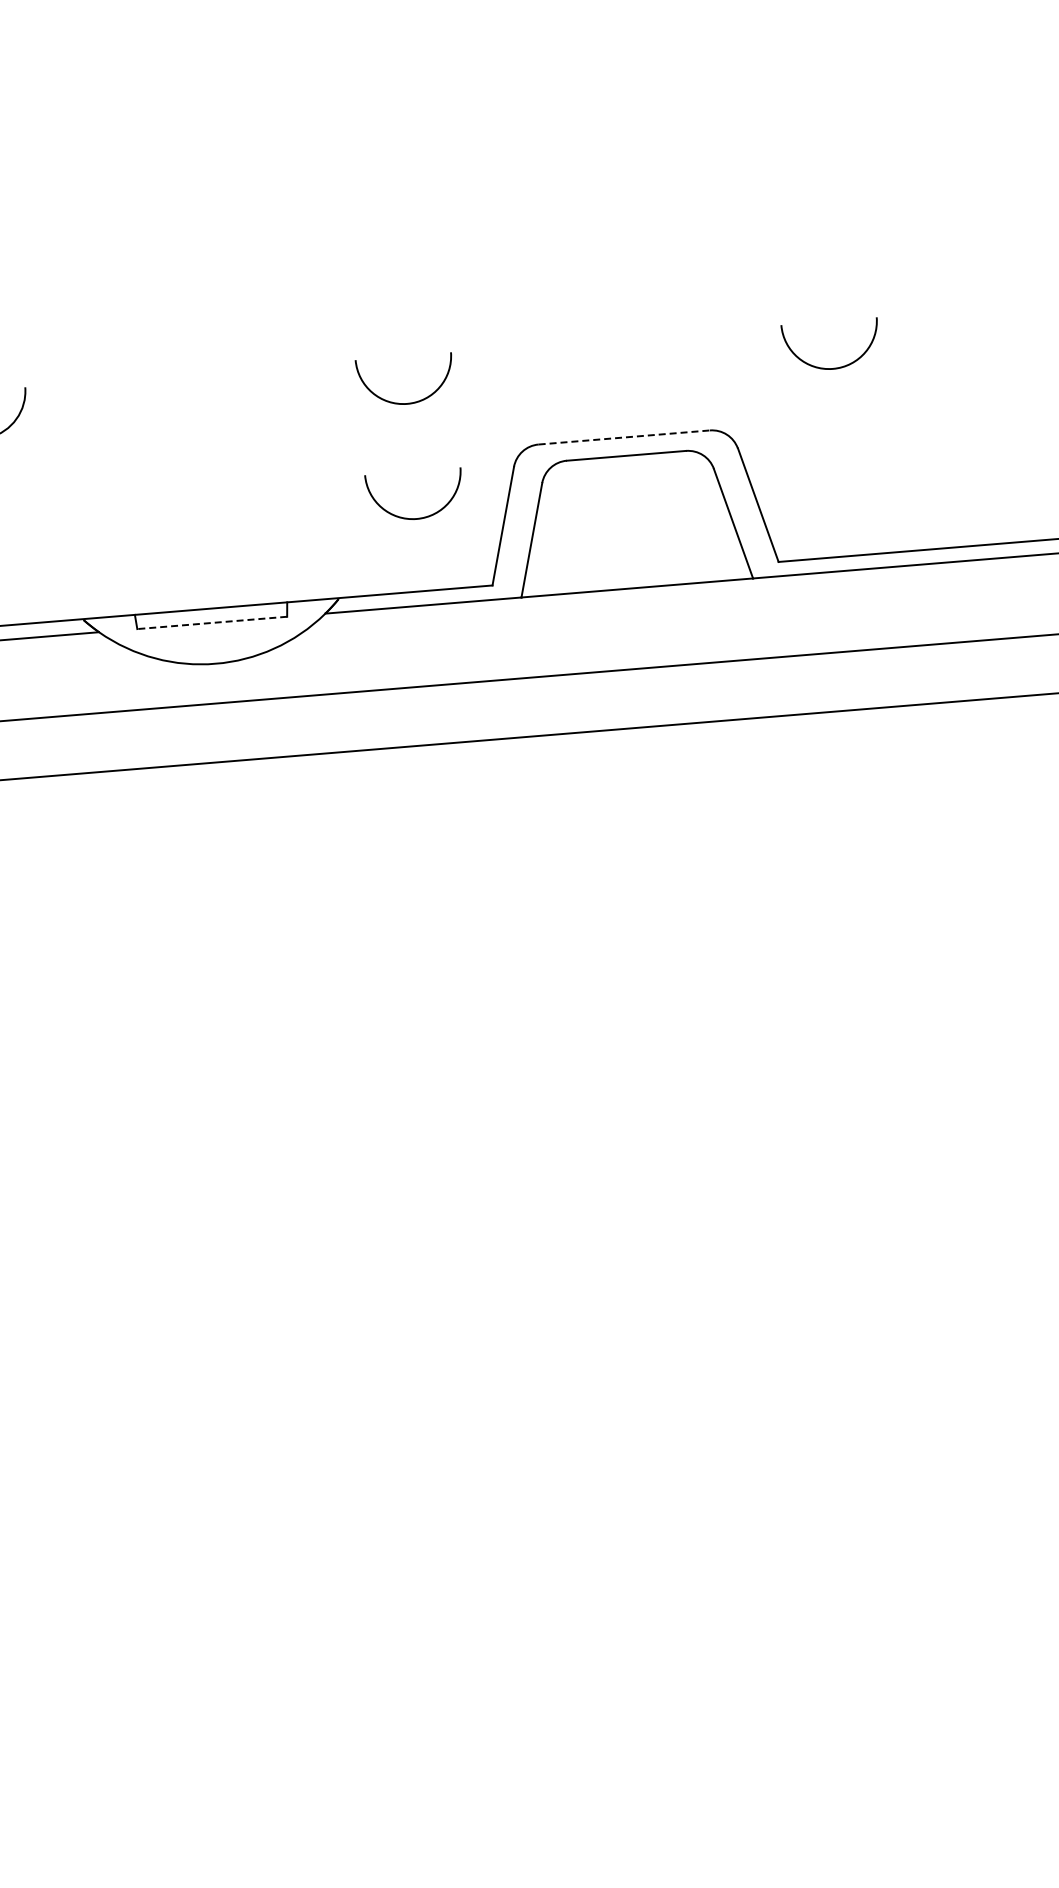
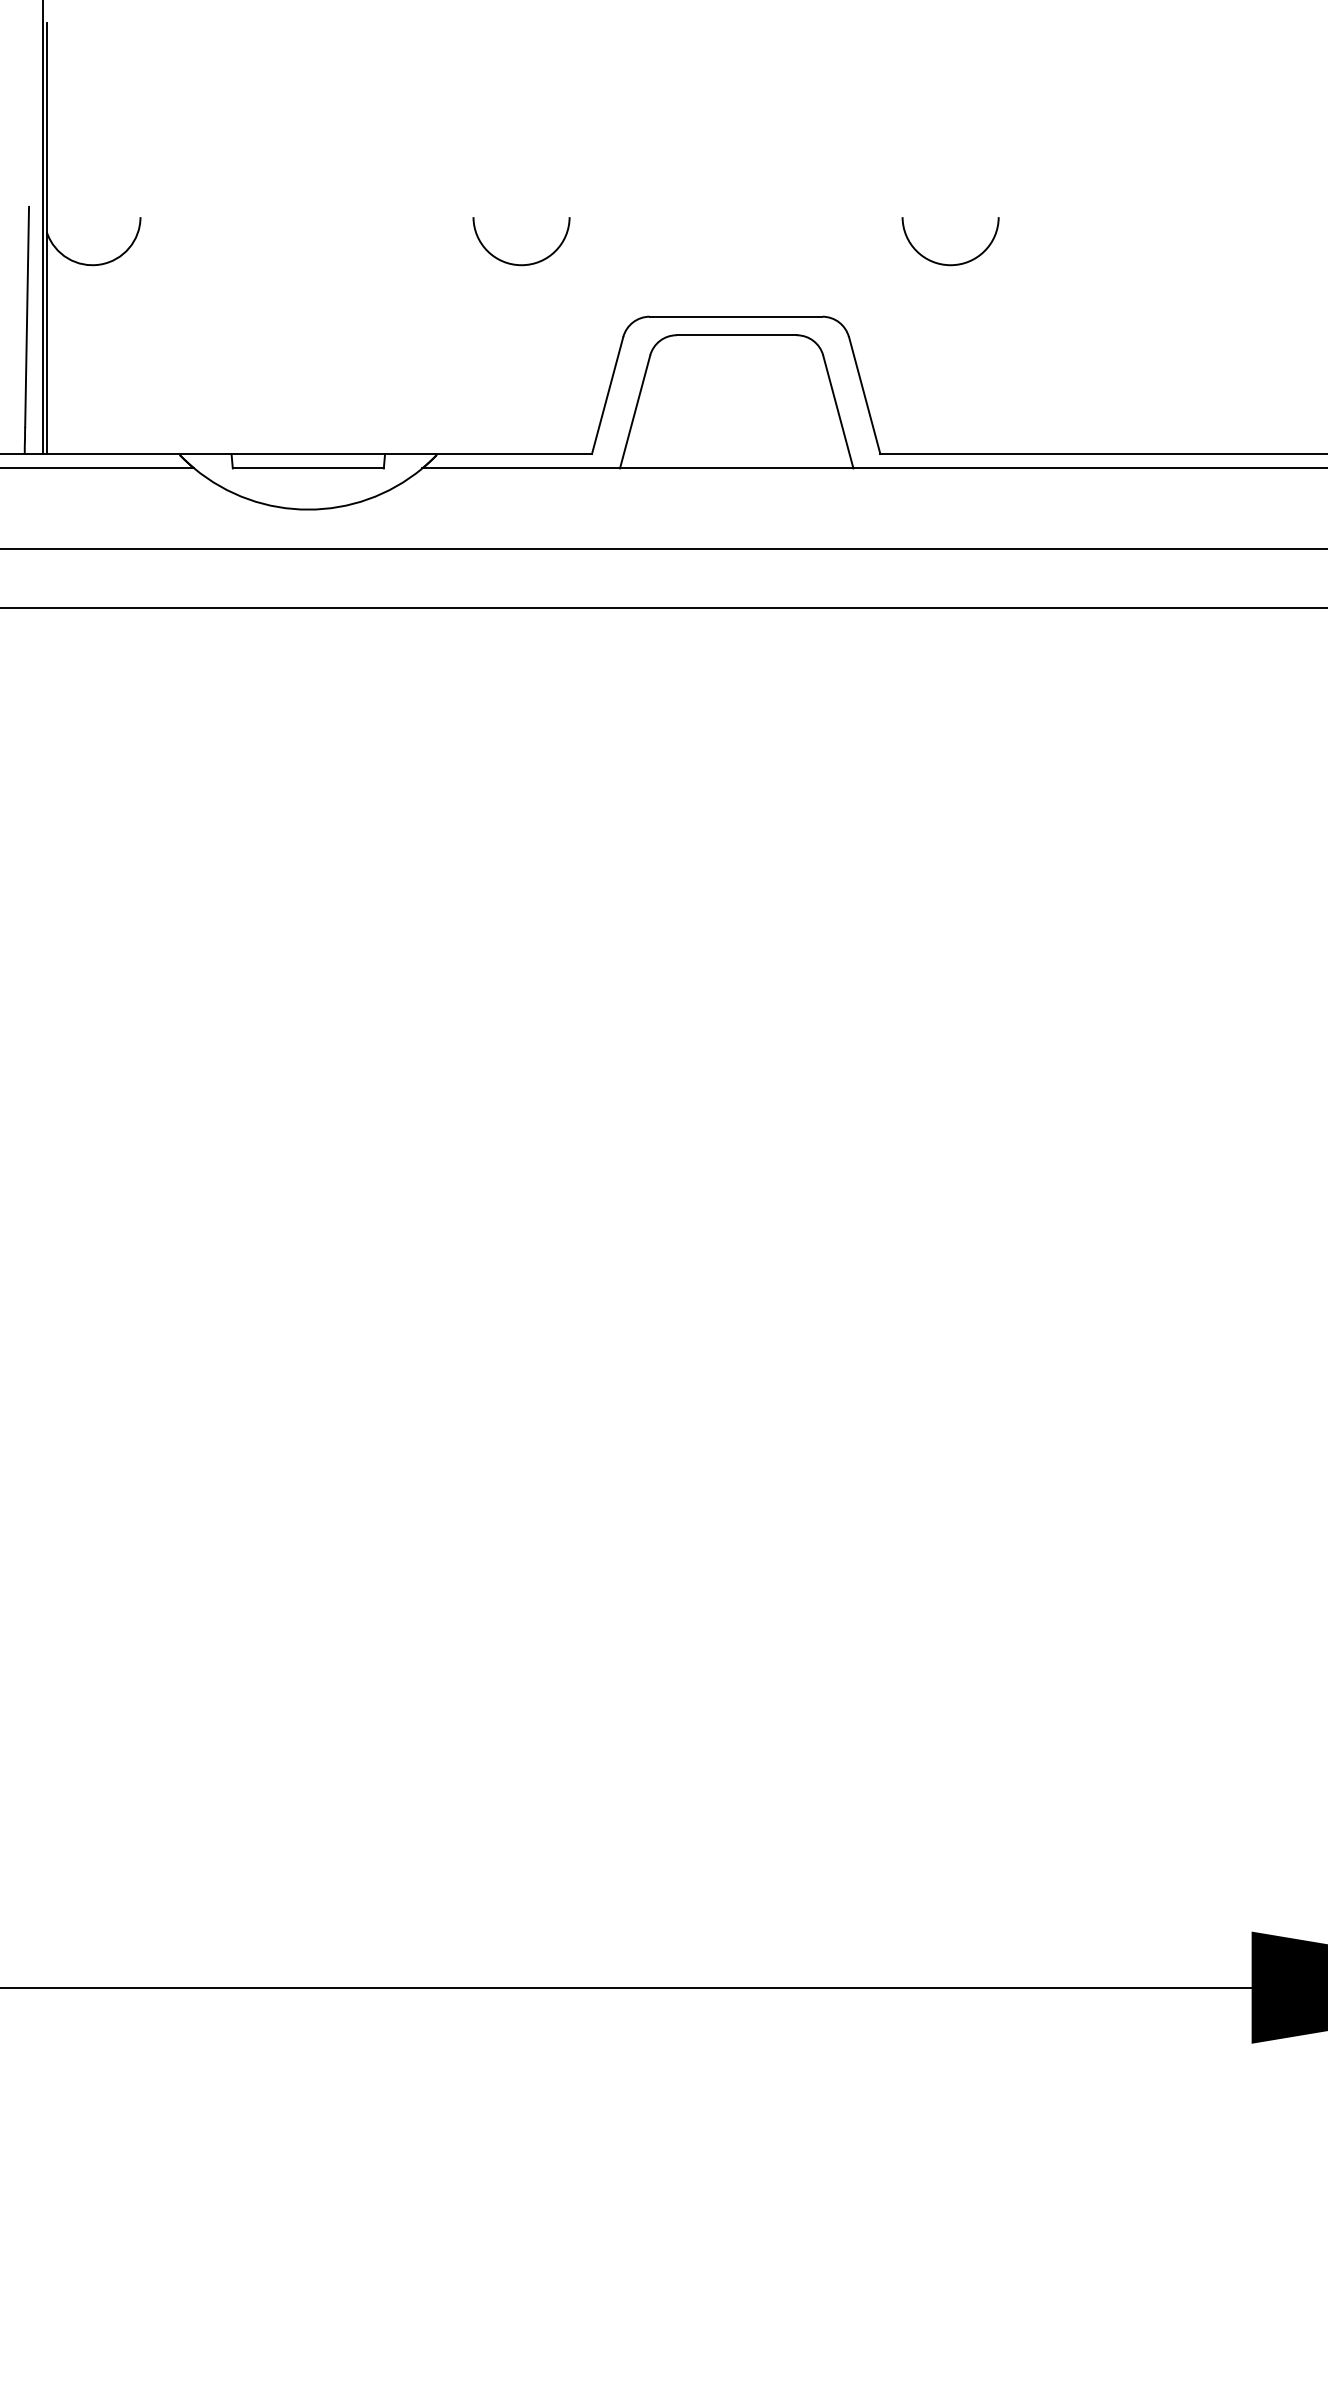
line: (624, 437) -> (736, 316), dashed -> solid
arc: (410, 517) -> (515, 379), removed
line: (212, 622) -> (308, 468), dashed -> solid

